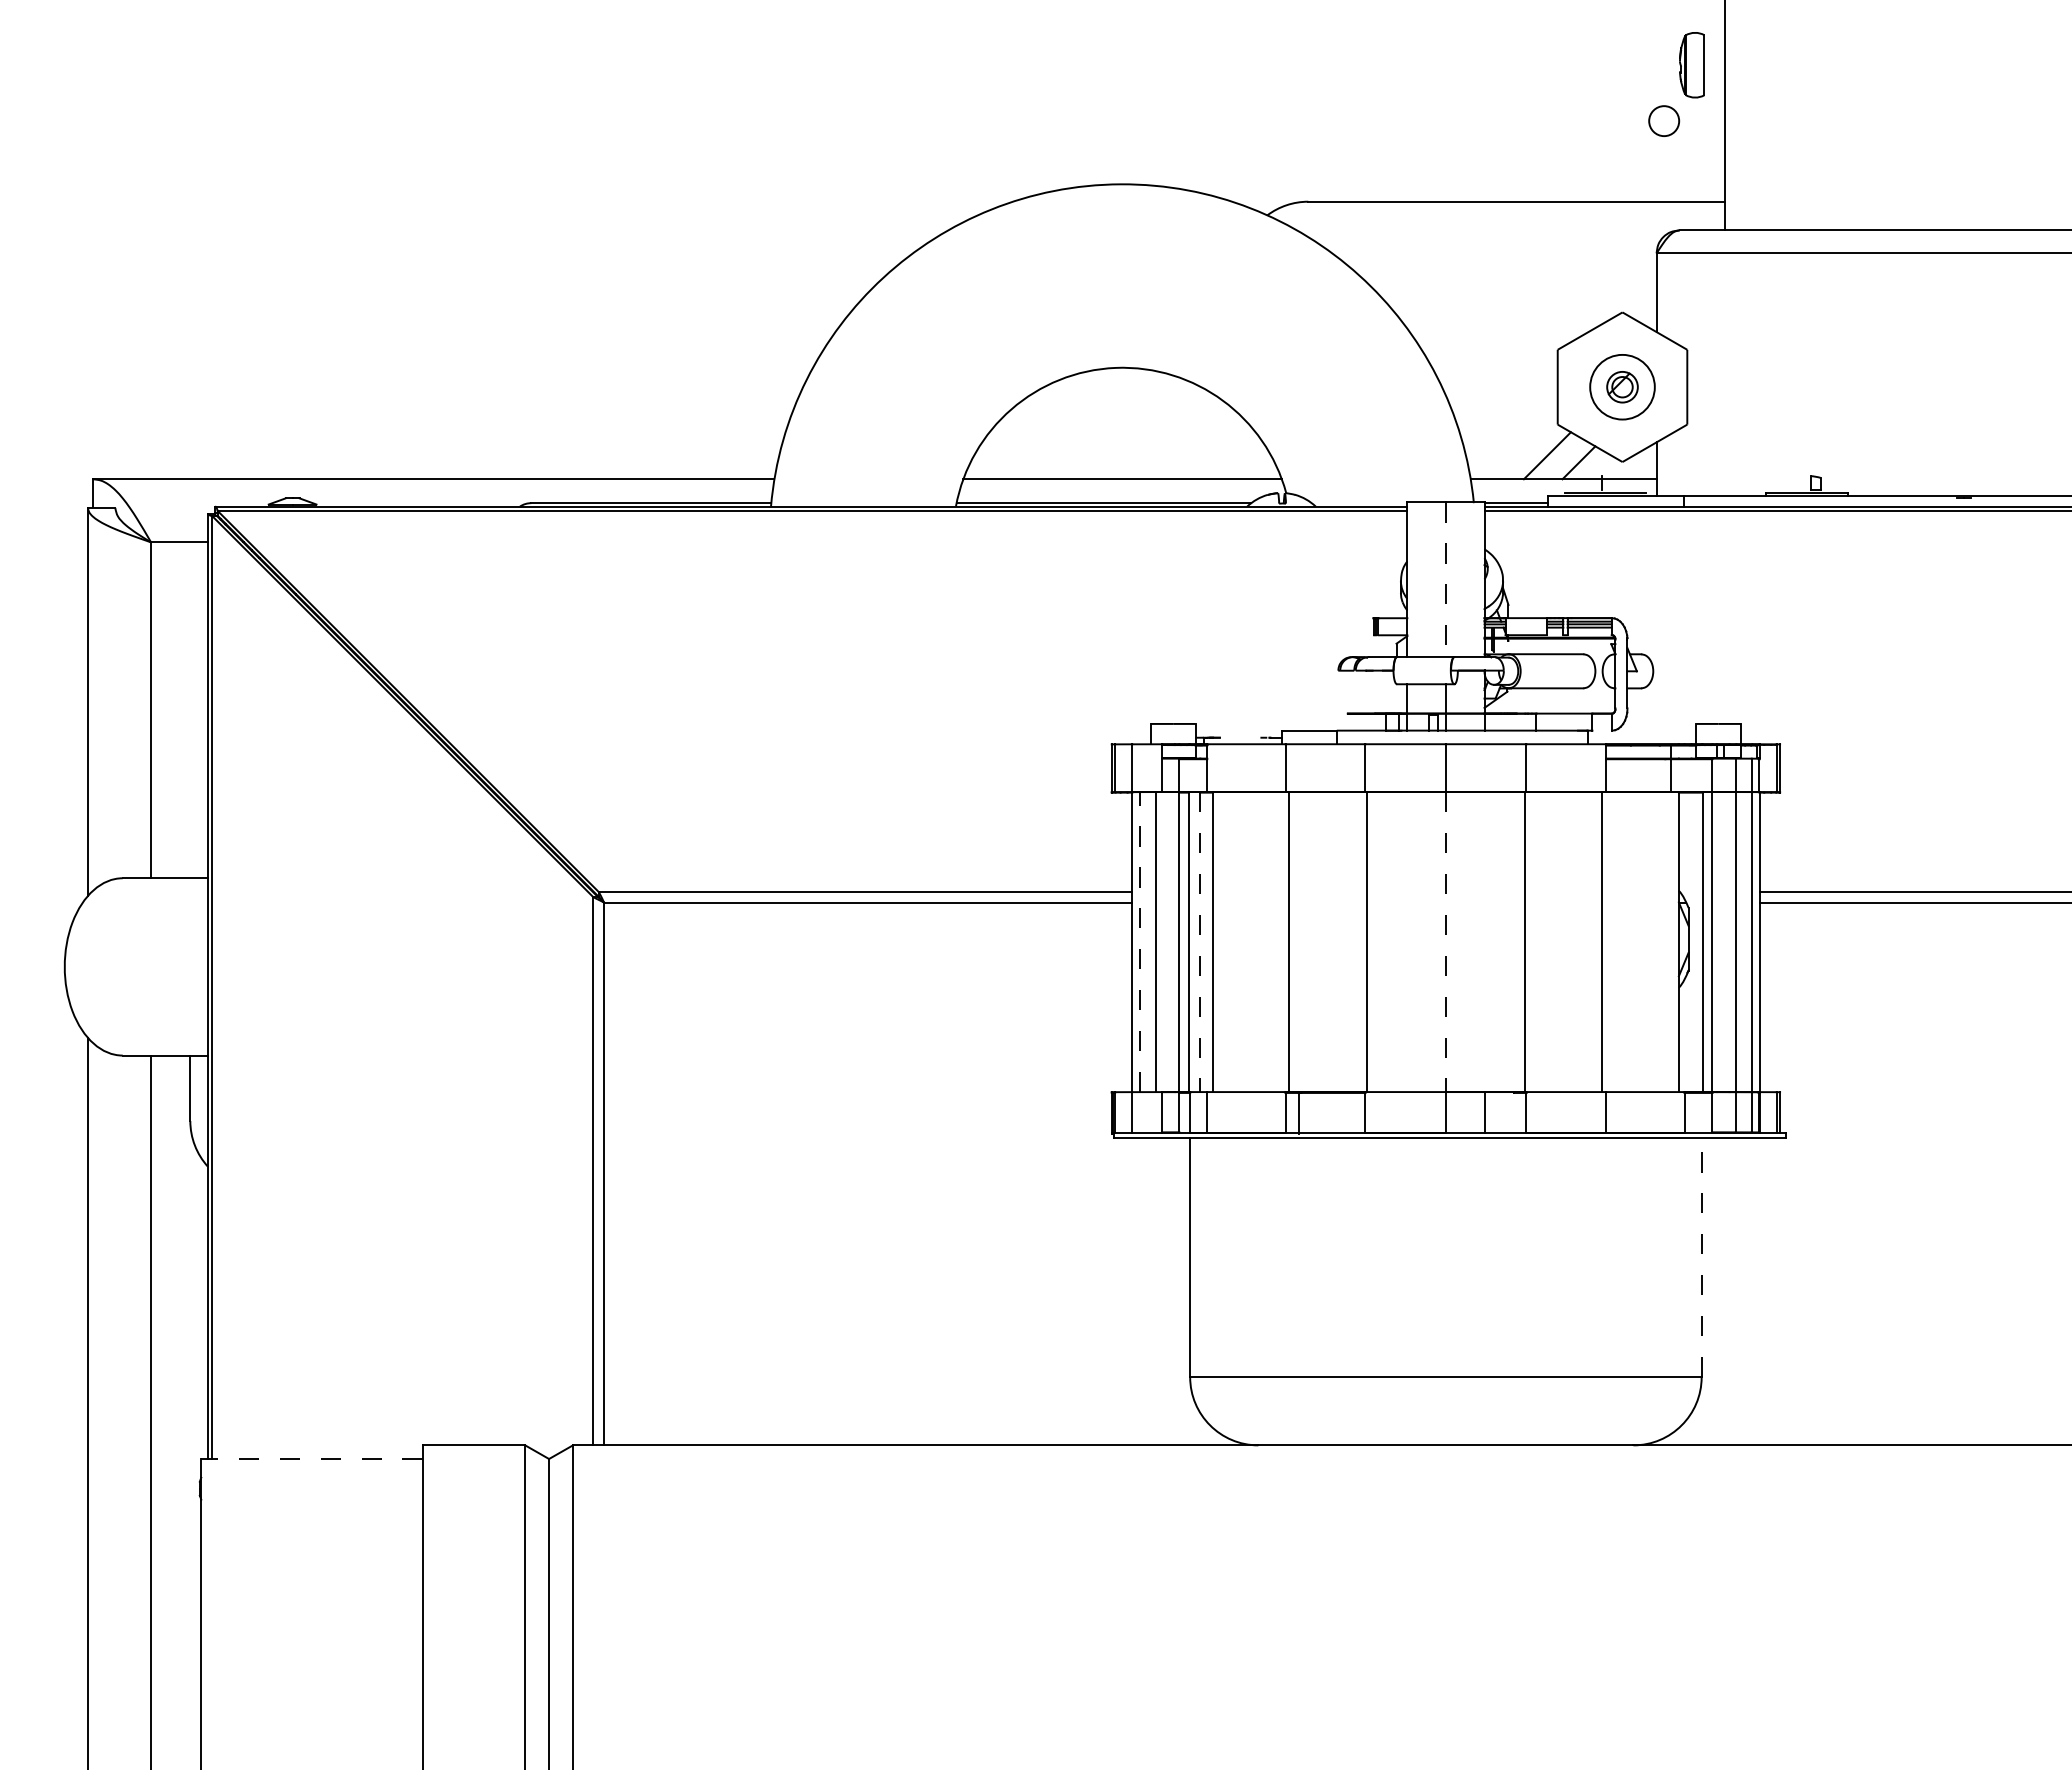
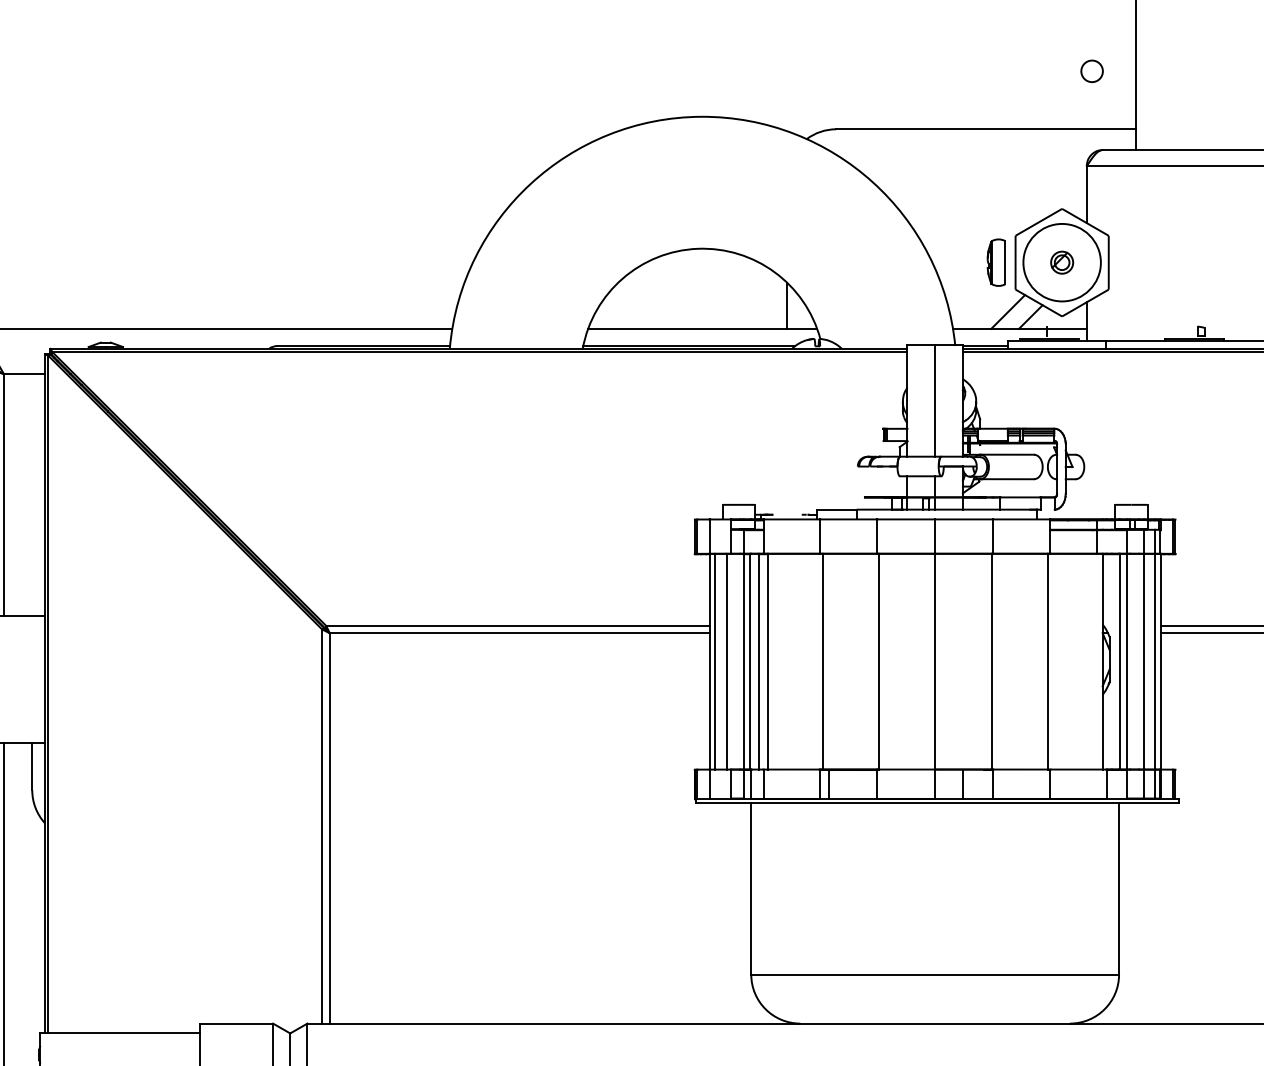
part: (1691, 65) -> (995, 262), moved
circle: (1622, 387) -> (1062, 262), size x1.67
line: (1240, 447) -> (787, 306), added
line: (1445, 580) -> (934, 401), dashed -> solid
line: (1140, 941) -> (715, 661), dashed -> solid
line: (1200, 942) -> (758, 661), dashed -> solid
line: (1445, 942) -> (934, 661), dashed -> solid
line: (1701, 1257) -> (1118, 888), dashed -> solid
line: (312, 1459) -> (120, 1033), dashed -> solid

